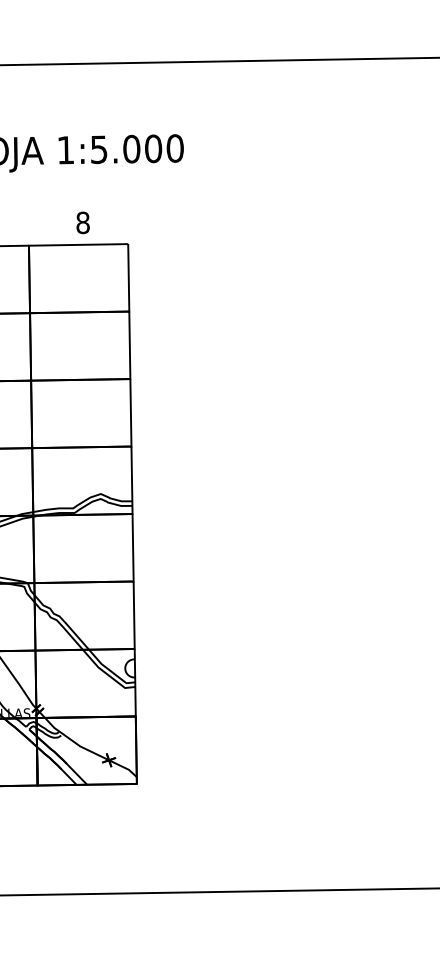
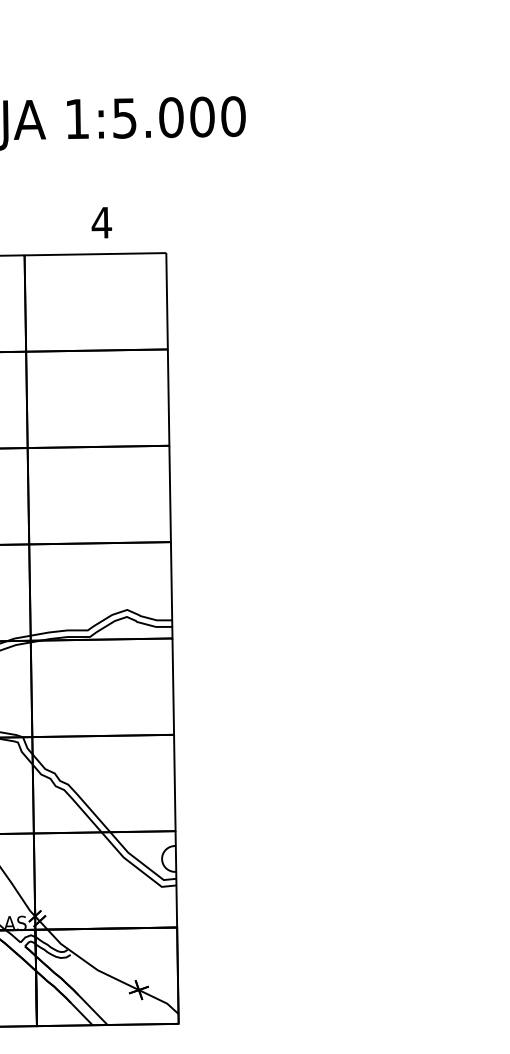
text: (83, 222) -> (102, 222), 8 -> 4

